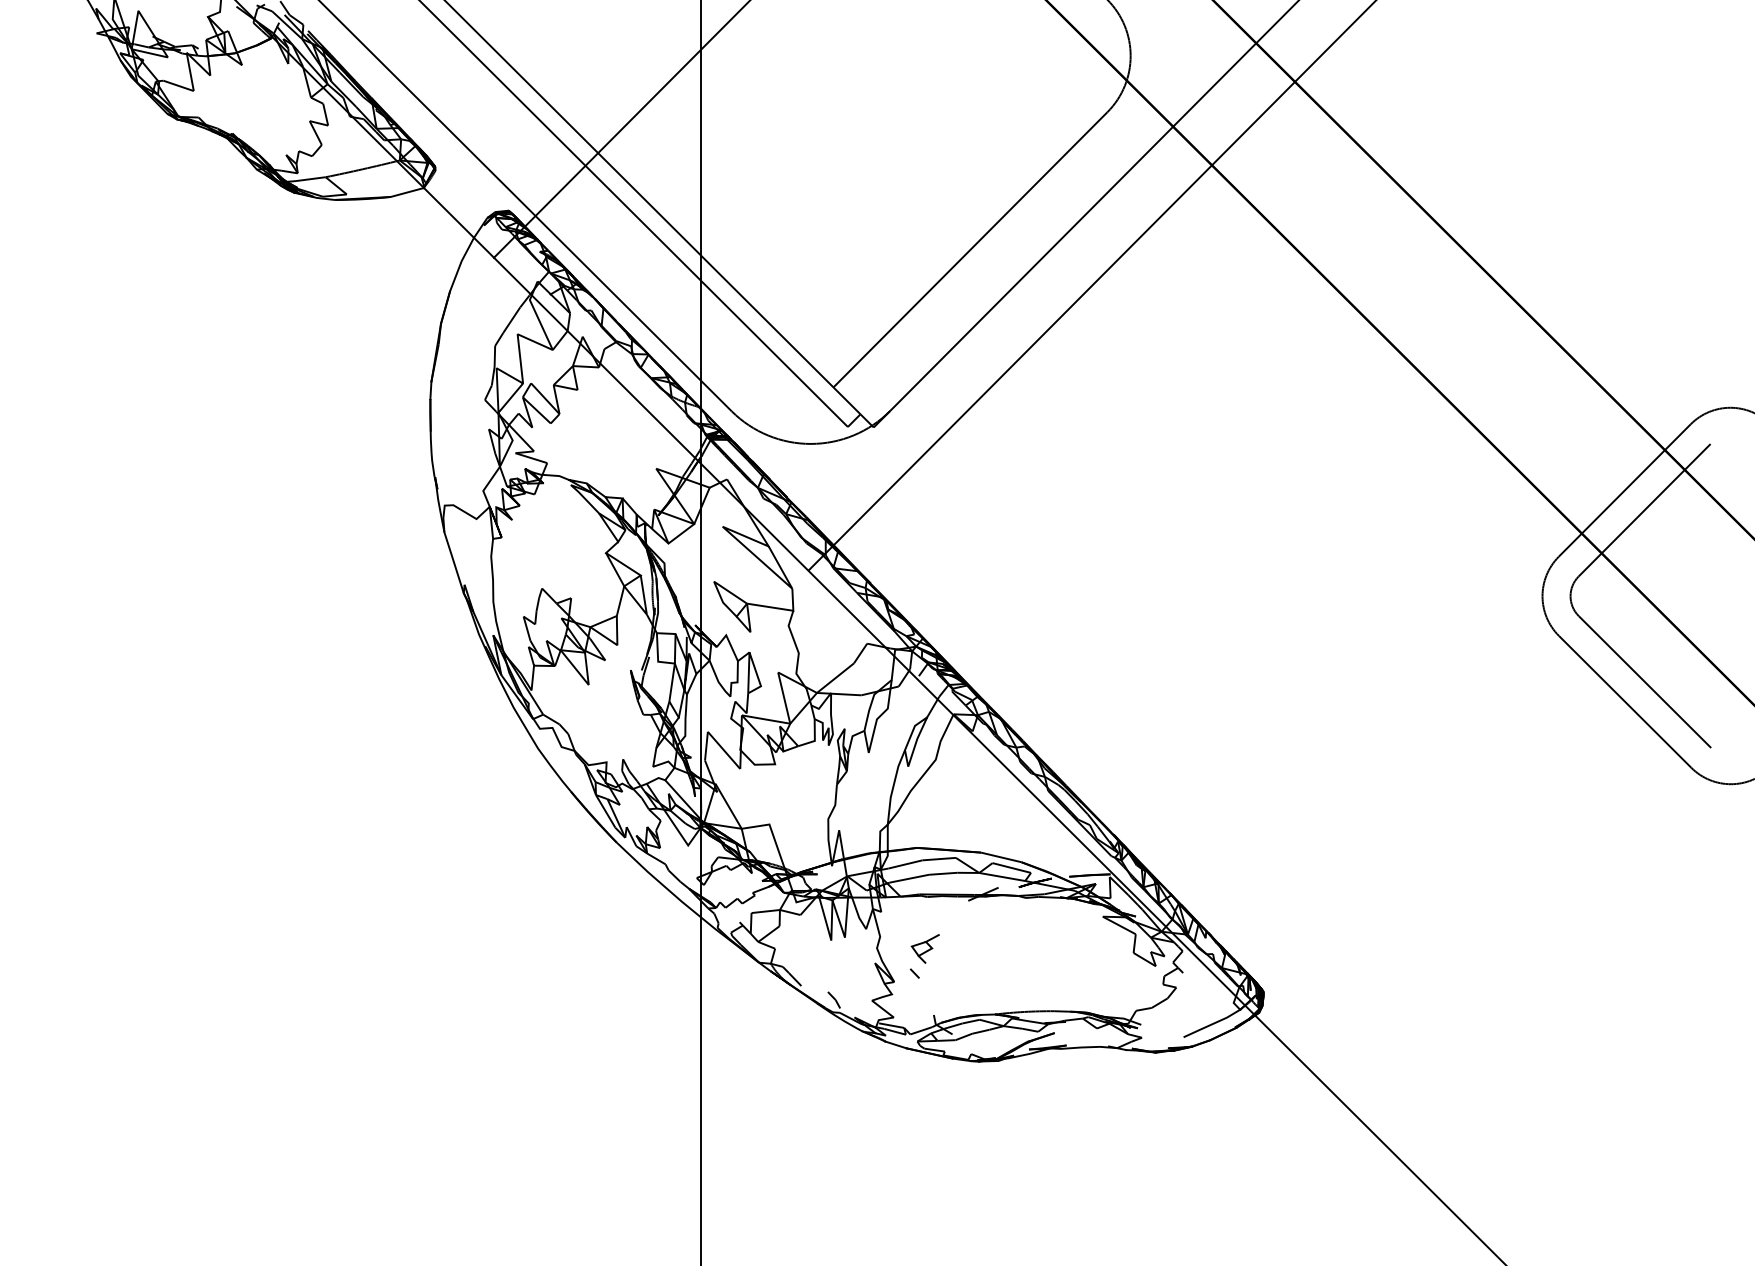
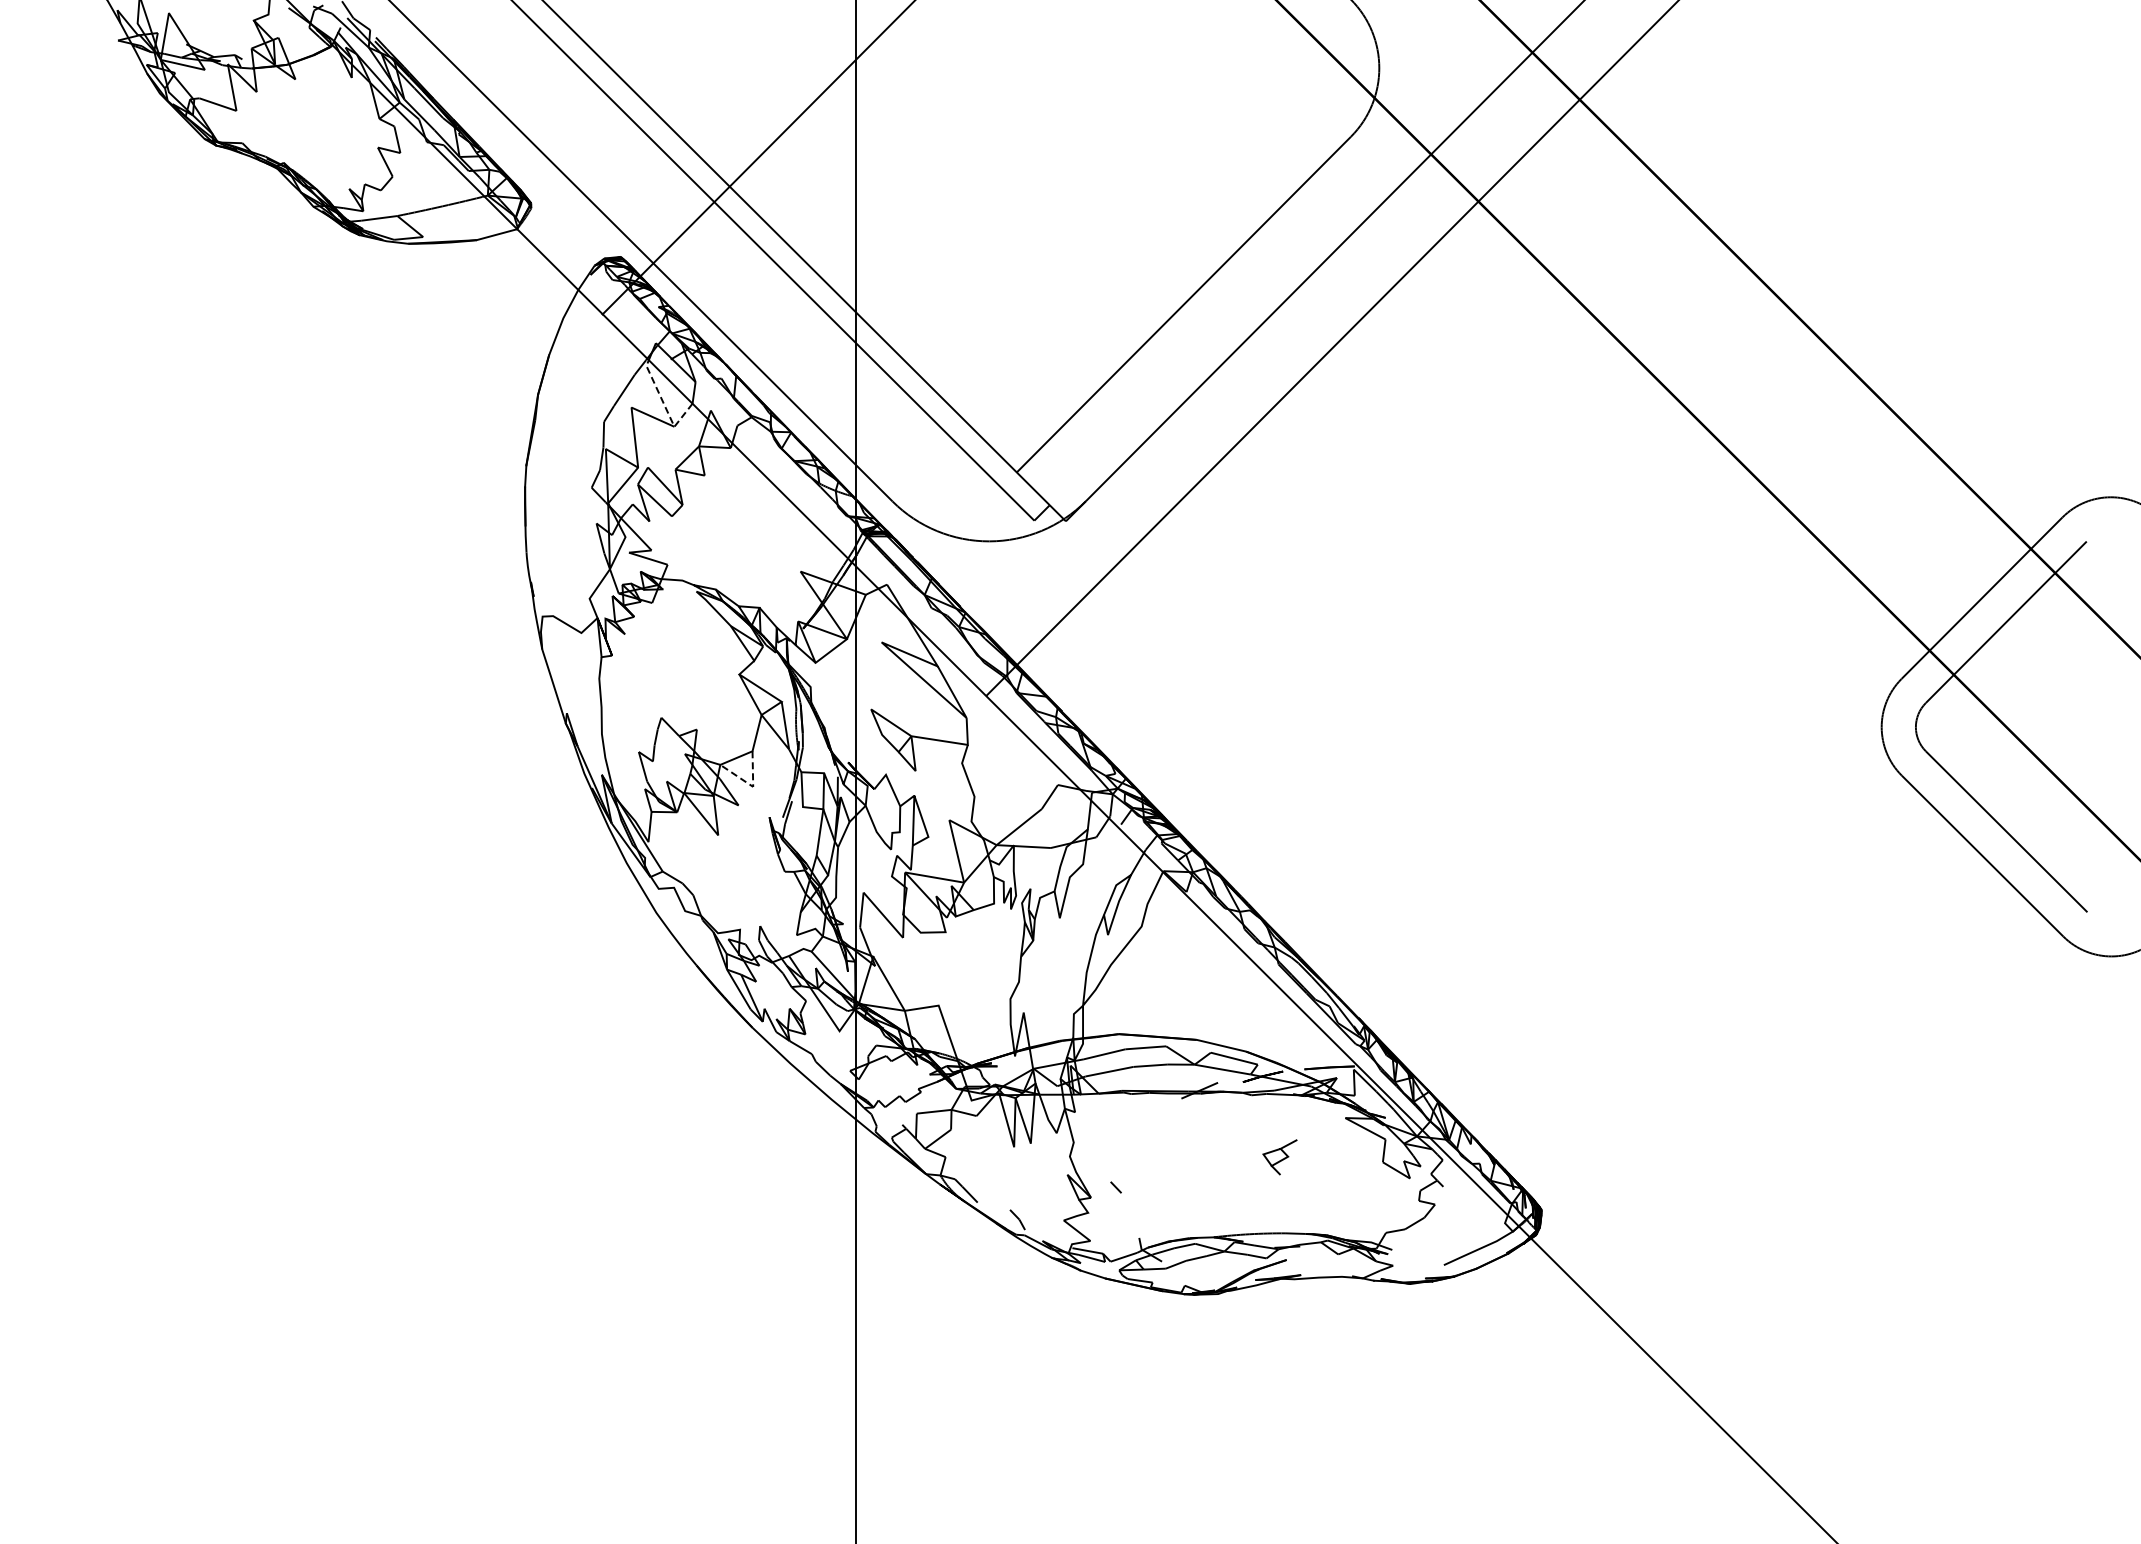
line: (544, 333) -> (664, 406), solid -> dashed
line: (615, 644) -> (751, 785), solid -> dashed
part: (925, 949) -> (1279, 1157), moved

